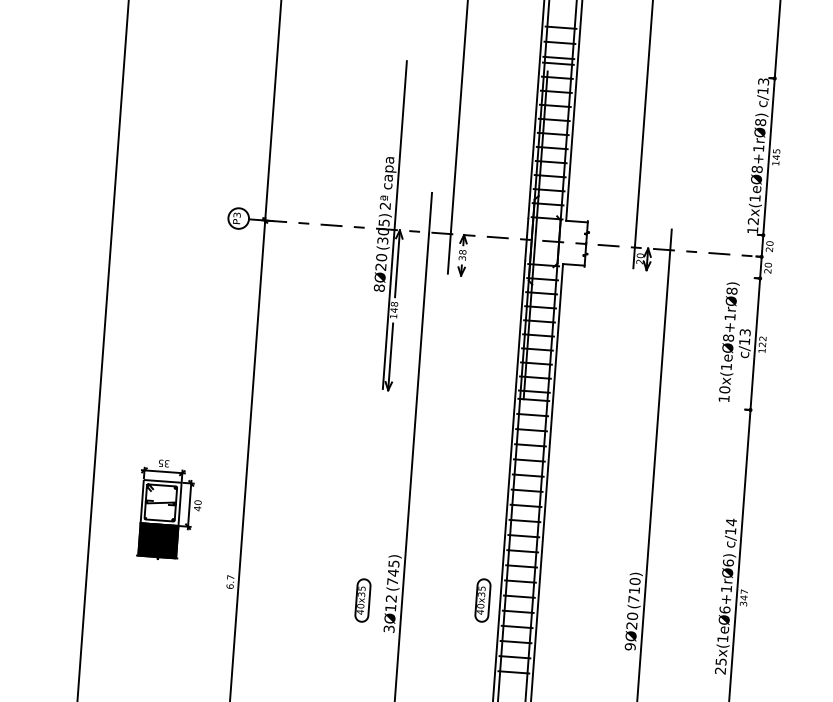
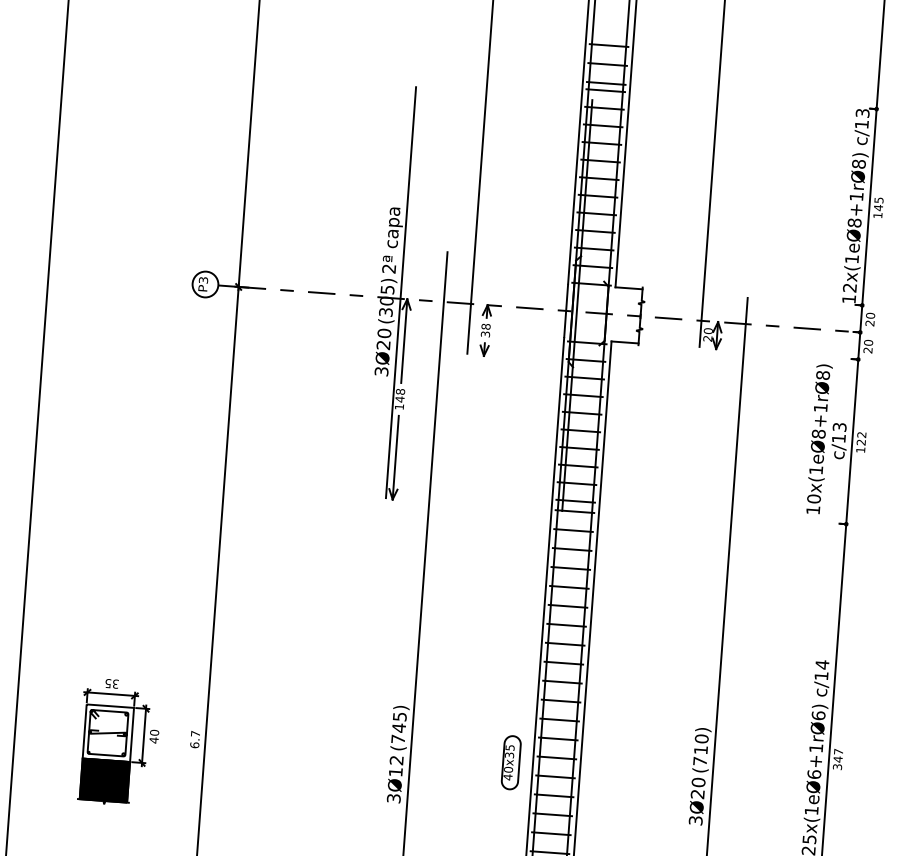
text: (378, 287) -> (380, 370), 8Ø20 -> 3Ø20
part: (168, 509) -> (117, 741), moved
part: (362, 600) -> (360, 762), removed
text: (629, 646) -> (694, 820), 9Ø20 -> 3Ø20

